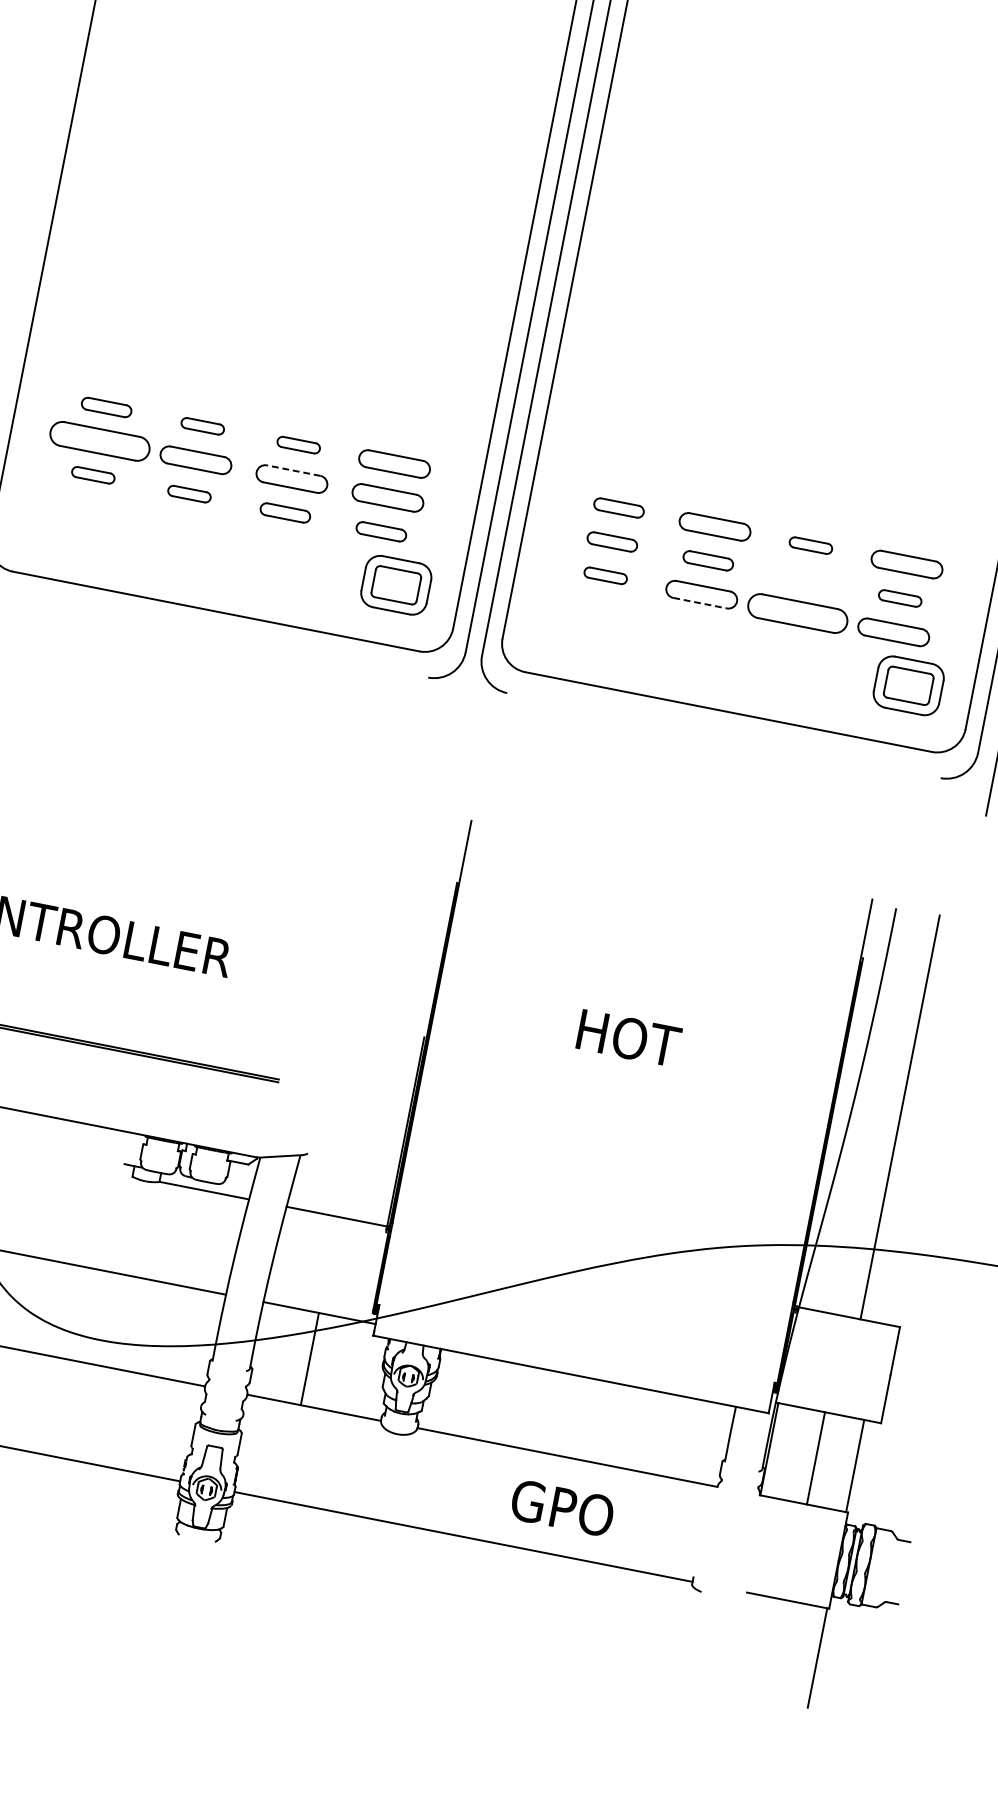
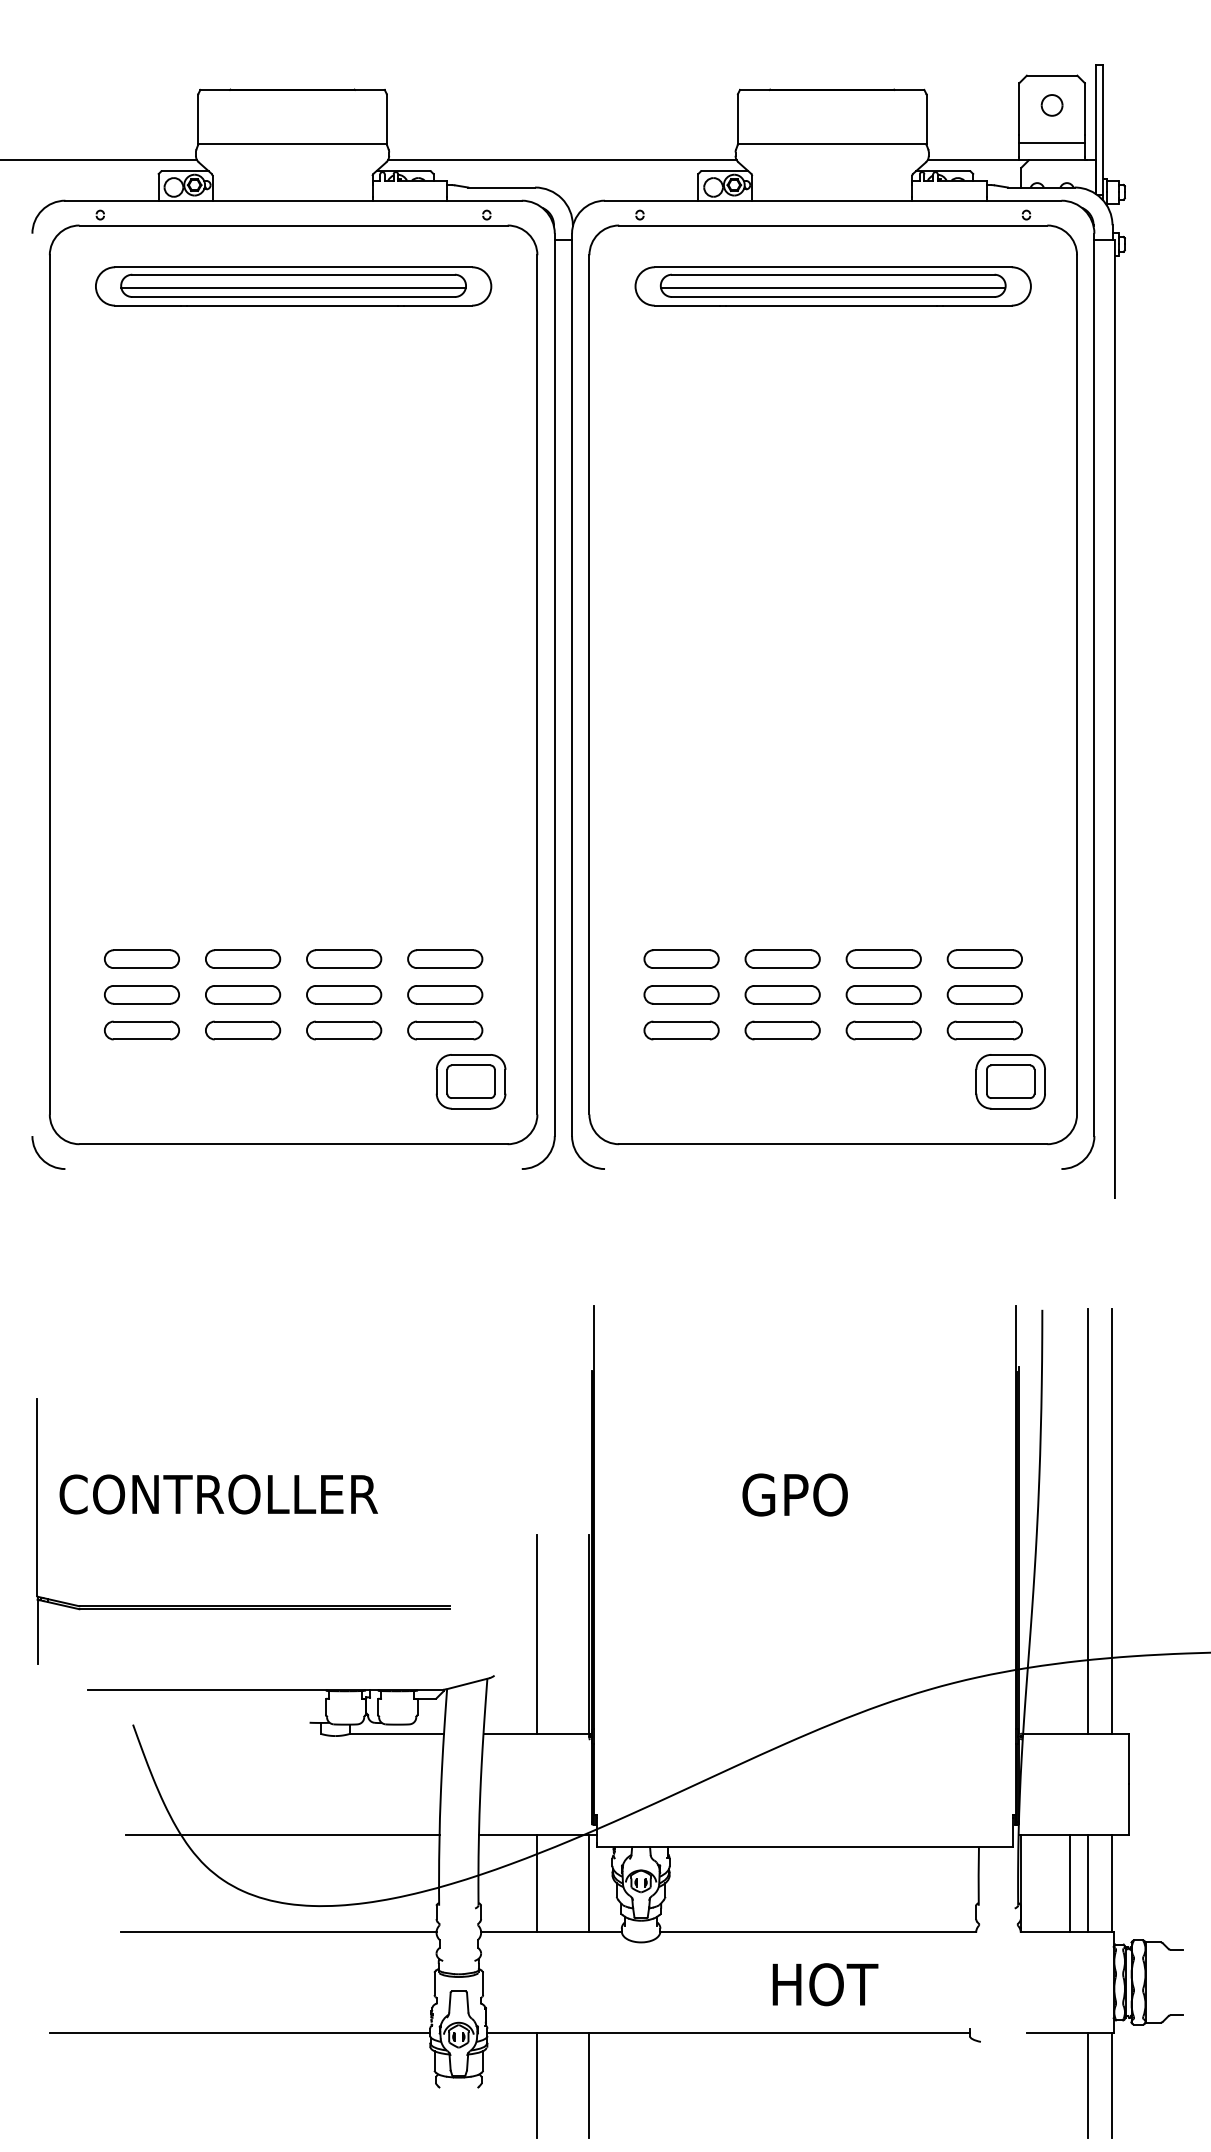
part: (106, 406) -> (141, 958), size x1.43
part: (203, 425) -> (243, 958), size x1.67
part: (99, 441) -> (141, 994), size x0.71
part: (299, 444) -> (344, 958), size x1.67
line: (293, 470) -> (343, 985), dashed -> solid
part: (92, 475) -> (141, 1030), size x1.67
part: (189, 494) -> (243, 1030), size x1.67
part: (619, 507) -> (681, 958), size x1.43
part: (285, 513) -> (344, 1030), size x1.43
part: (381, 531) -> (445, 1030), size x1.43
part: (612, 541) -> (681, 994), size x1.43
part: (810, 545) -> (883, 958), size x1.67
part: (708, 560) -> (782, 994), size x1.43
part: (605, 575) -> (681, 1030), size x1.67
part: (804, 579) -> (883, 994), added
part: (900, 598) -> (984, 994), size x1.67
line: (700, 603) -> (783, 1039), dashed -> solid
part: (797, 613) -> (883, 1030), size x0.71
text: (628, 1037) -> (796, 1494), HOT -> GPO
line: (356, 1121) -> (537, 1633), added
line: (922, 1121) -> (1111, 1520), added
line: (359, 1368) -> (589, 1883), added
line: (832, 1461) -> (1087, 1883), added
text: (563, 1508) -> (824, 1984), GPO -> HOT
line: (272, 1550) -> (537, 2085), added
line: (321, 1560) -> (589, 2085), added
line: (794, 1653) -> (1087, 2085), added

